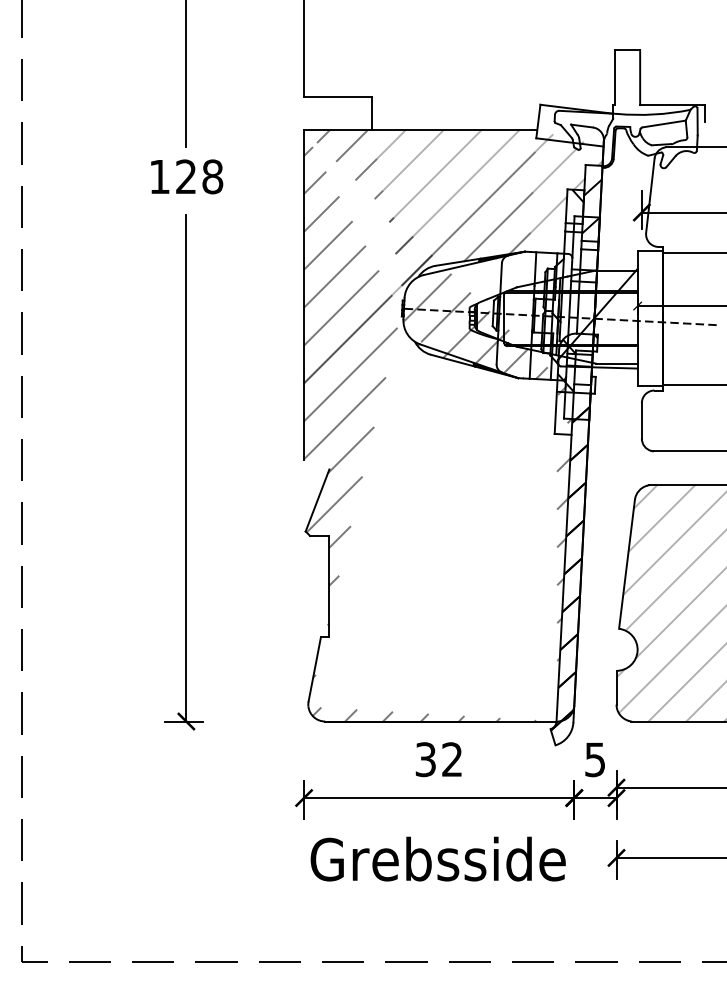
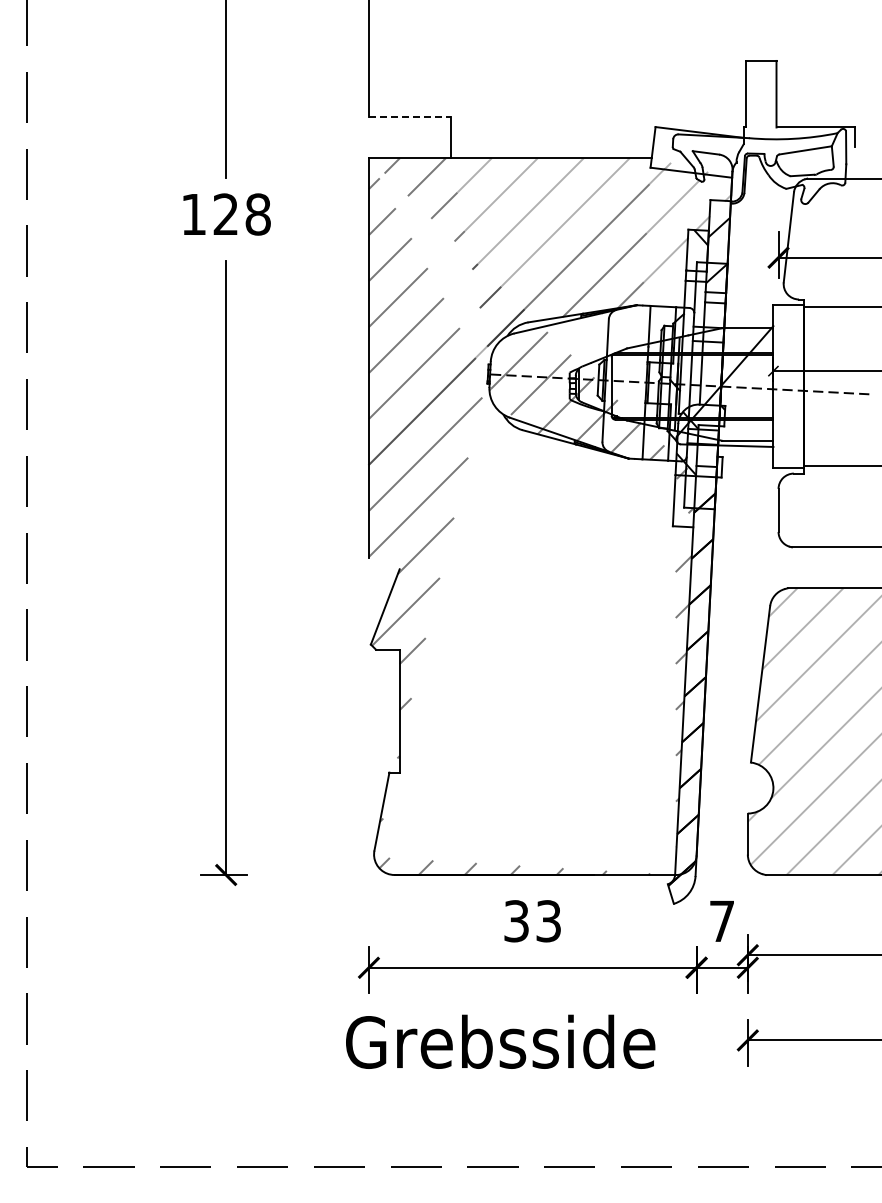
line: (337, 96) -> (409, 117), solid -> dashed
text: (452, 759) -> (548, 921), 32 -> 33
text: (594, 759) -> (721, 921), 5 -> 7
text: (438, 858) -> (500, 1041), moved

